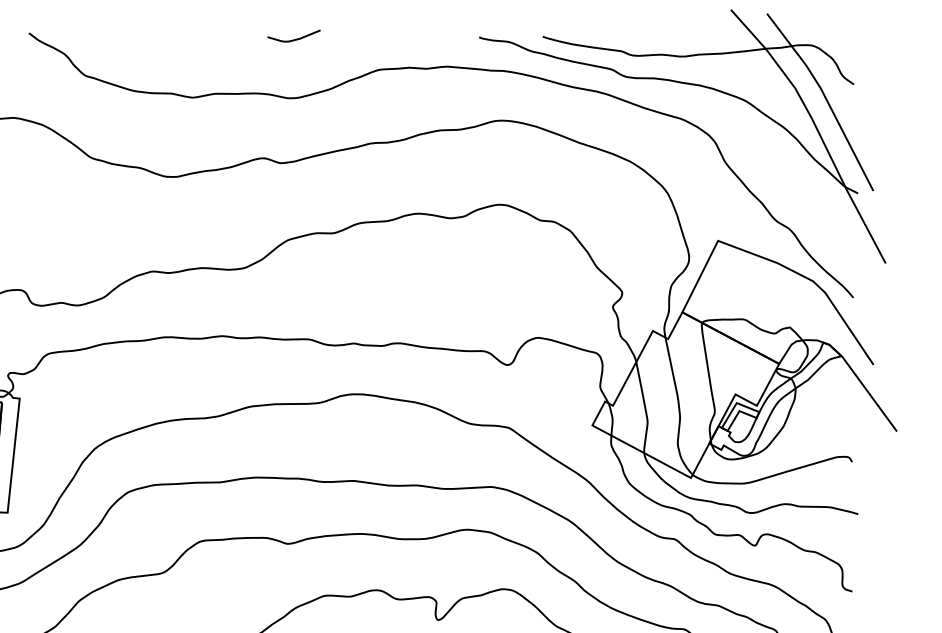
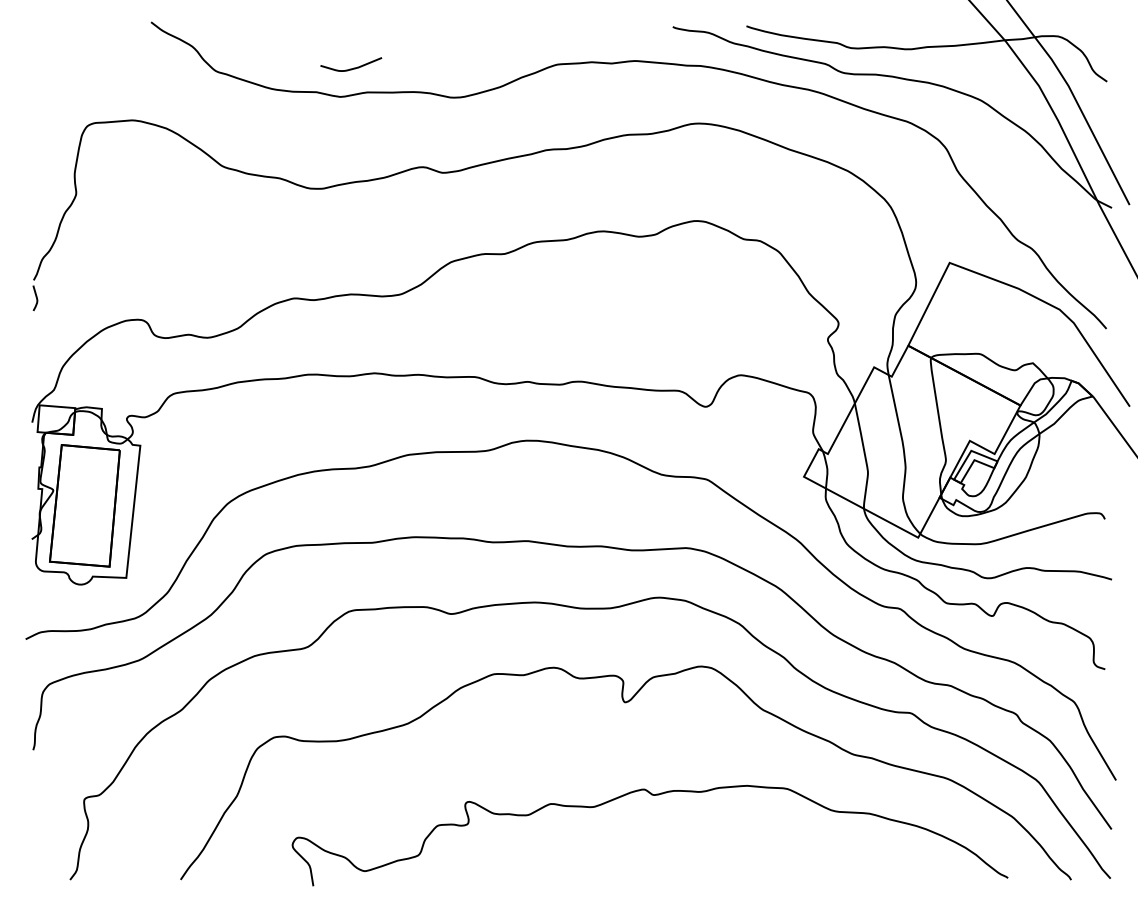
curve: (295, 38) -> (353, 67), moved

